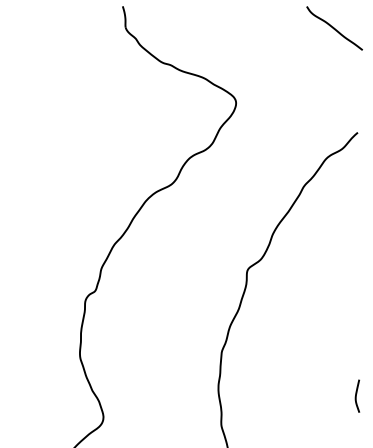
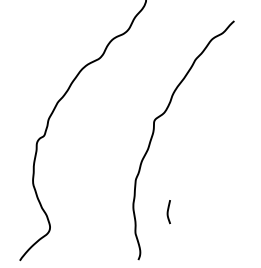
curve: (356, 395) -> (168, 211), moved

